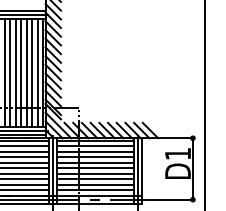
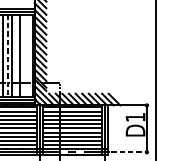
line: (21, 72) -> (16, 55), removed
line: (32, 72) -> (24, 55), removed
line: (37, 72) -> (28, 55), removed
line: (10, 73) -> (7, 56), solid -> dashed
line: (170, 199) -> (129, 152), solid -> dashed

